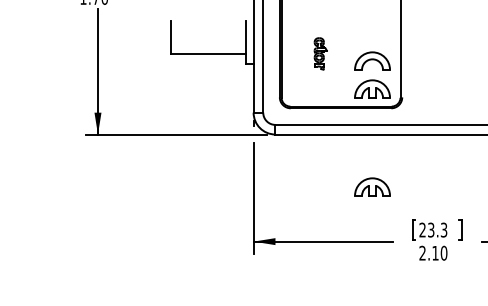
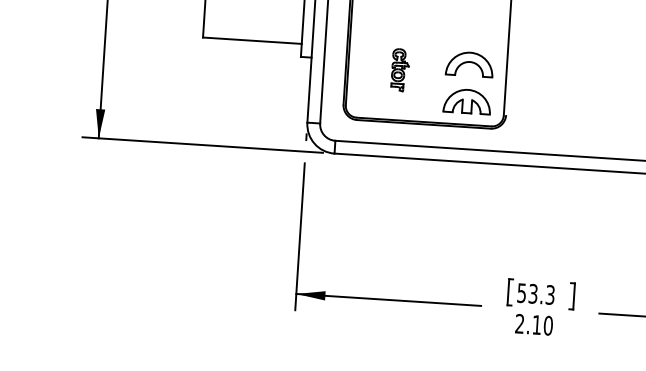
part: (320, 53) -> (400, 69), moved
part: (372, 186) -> (458, 230), removed
text: (422, 229) -> (521, 292), 23.3 -> 53.3

